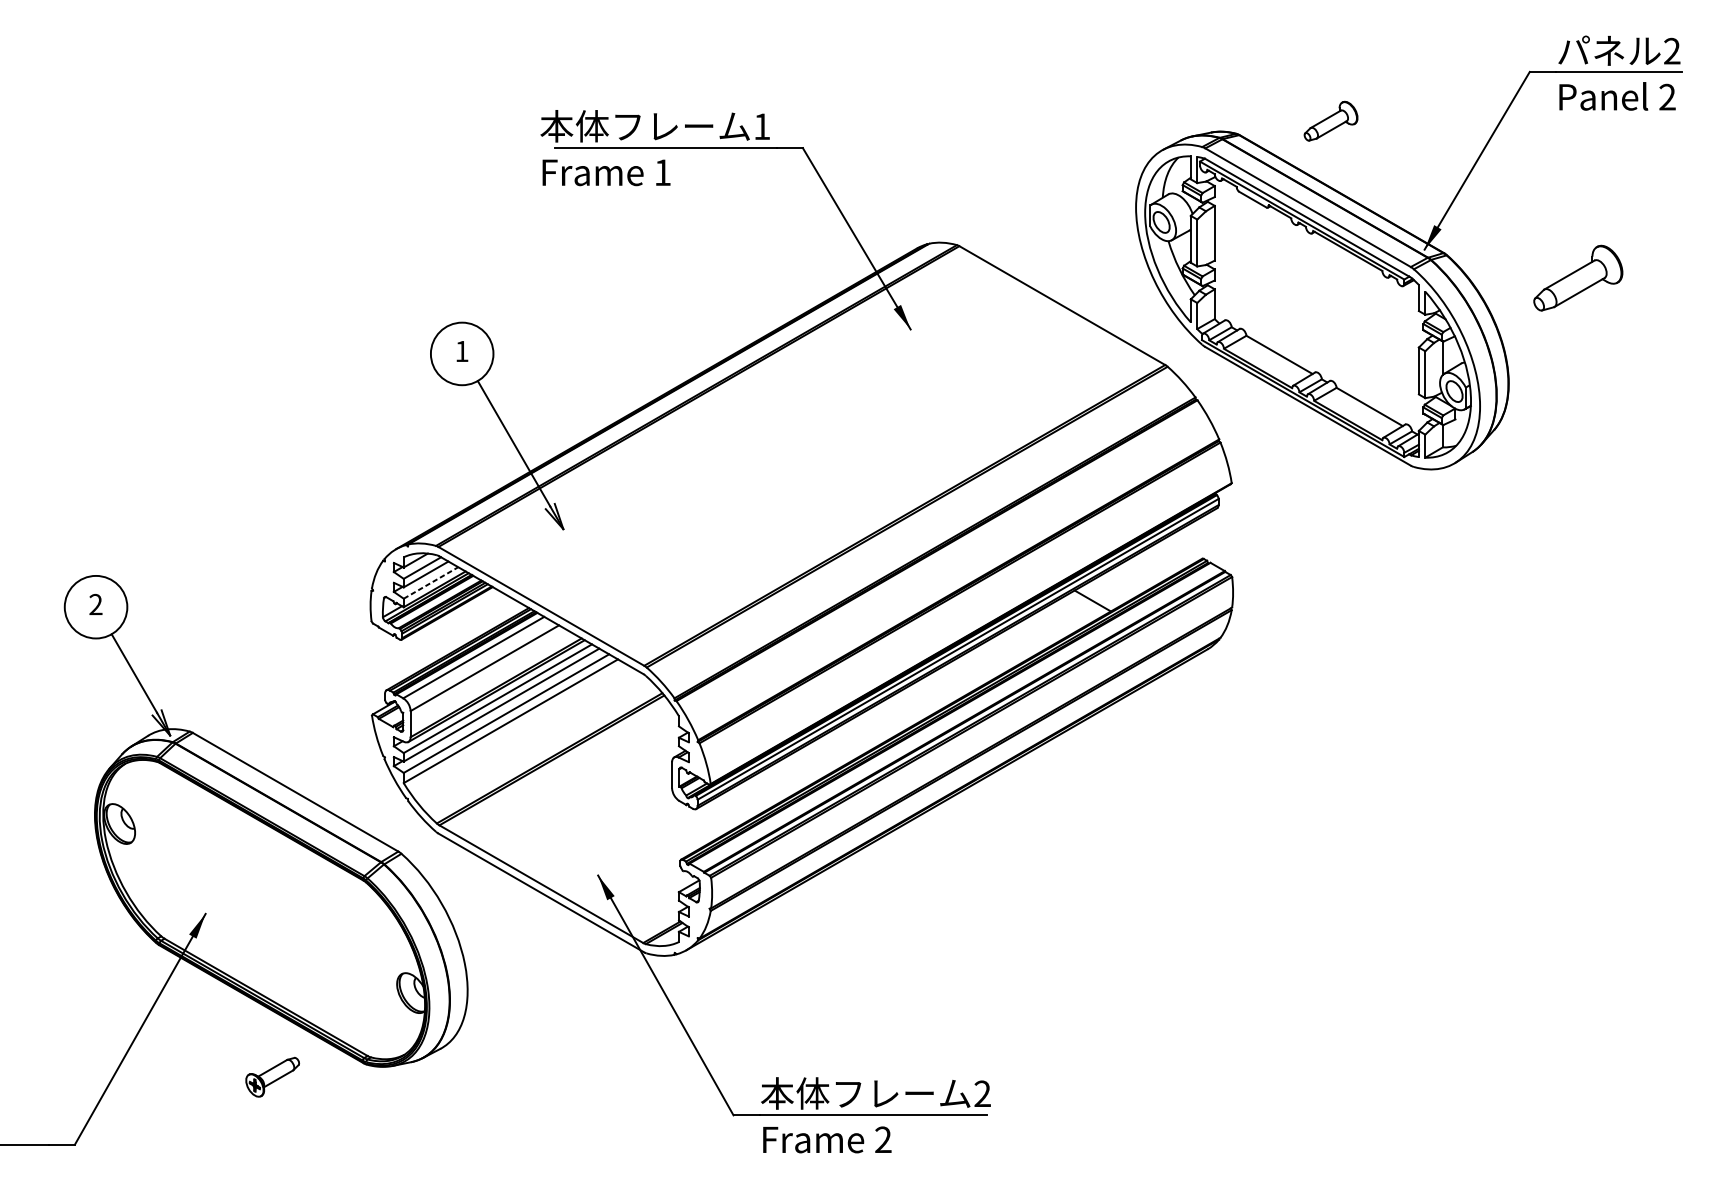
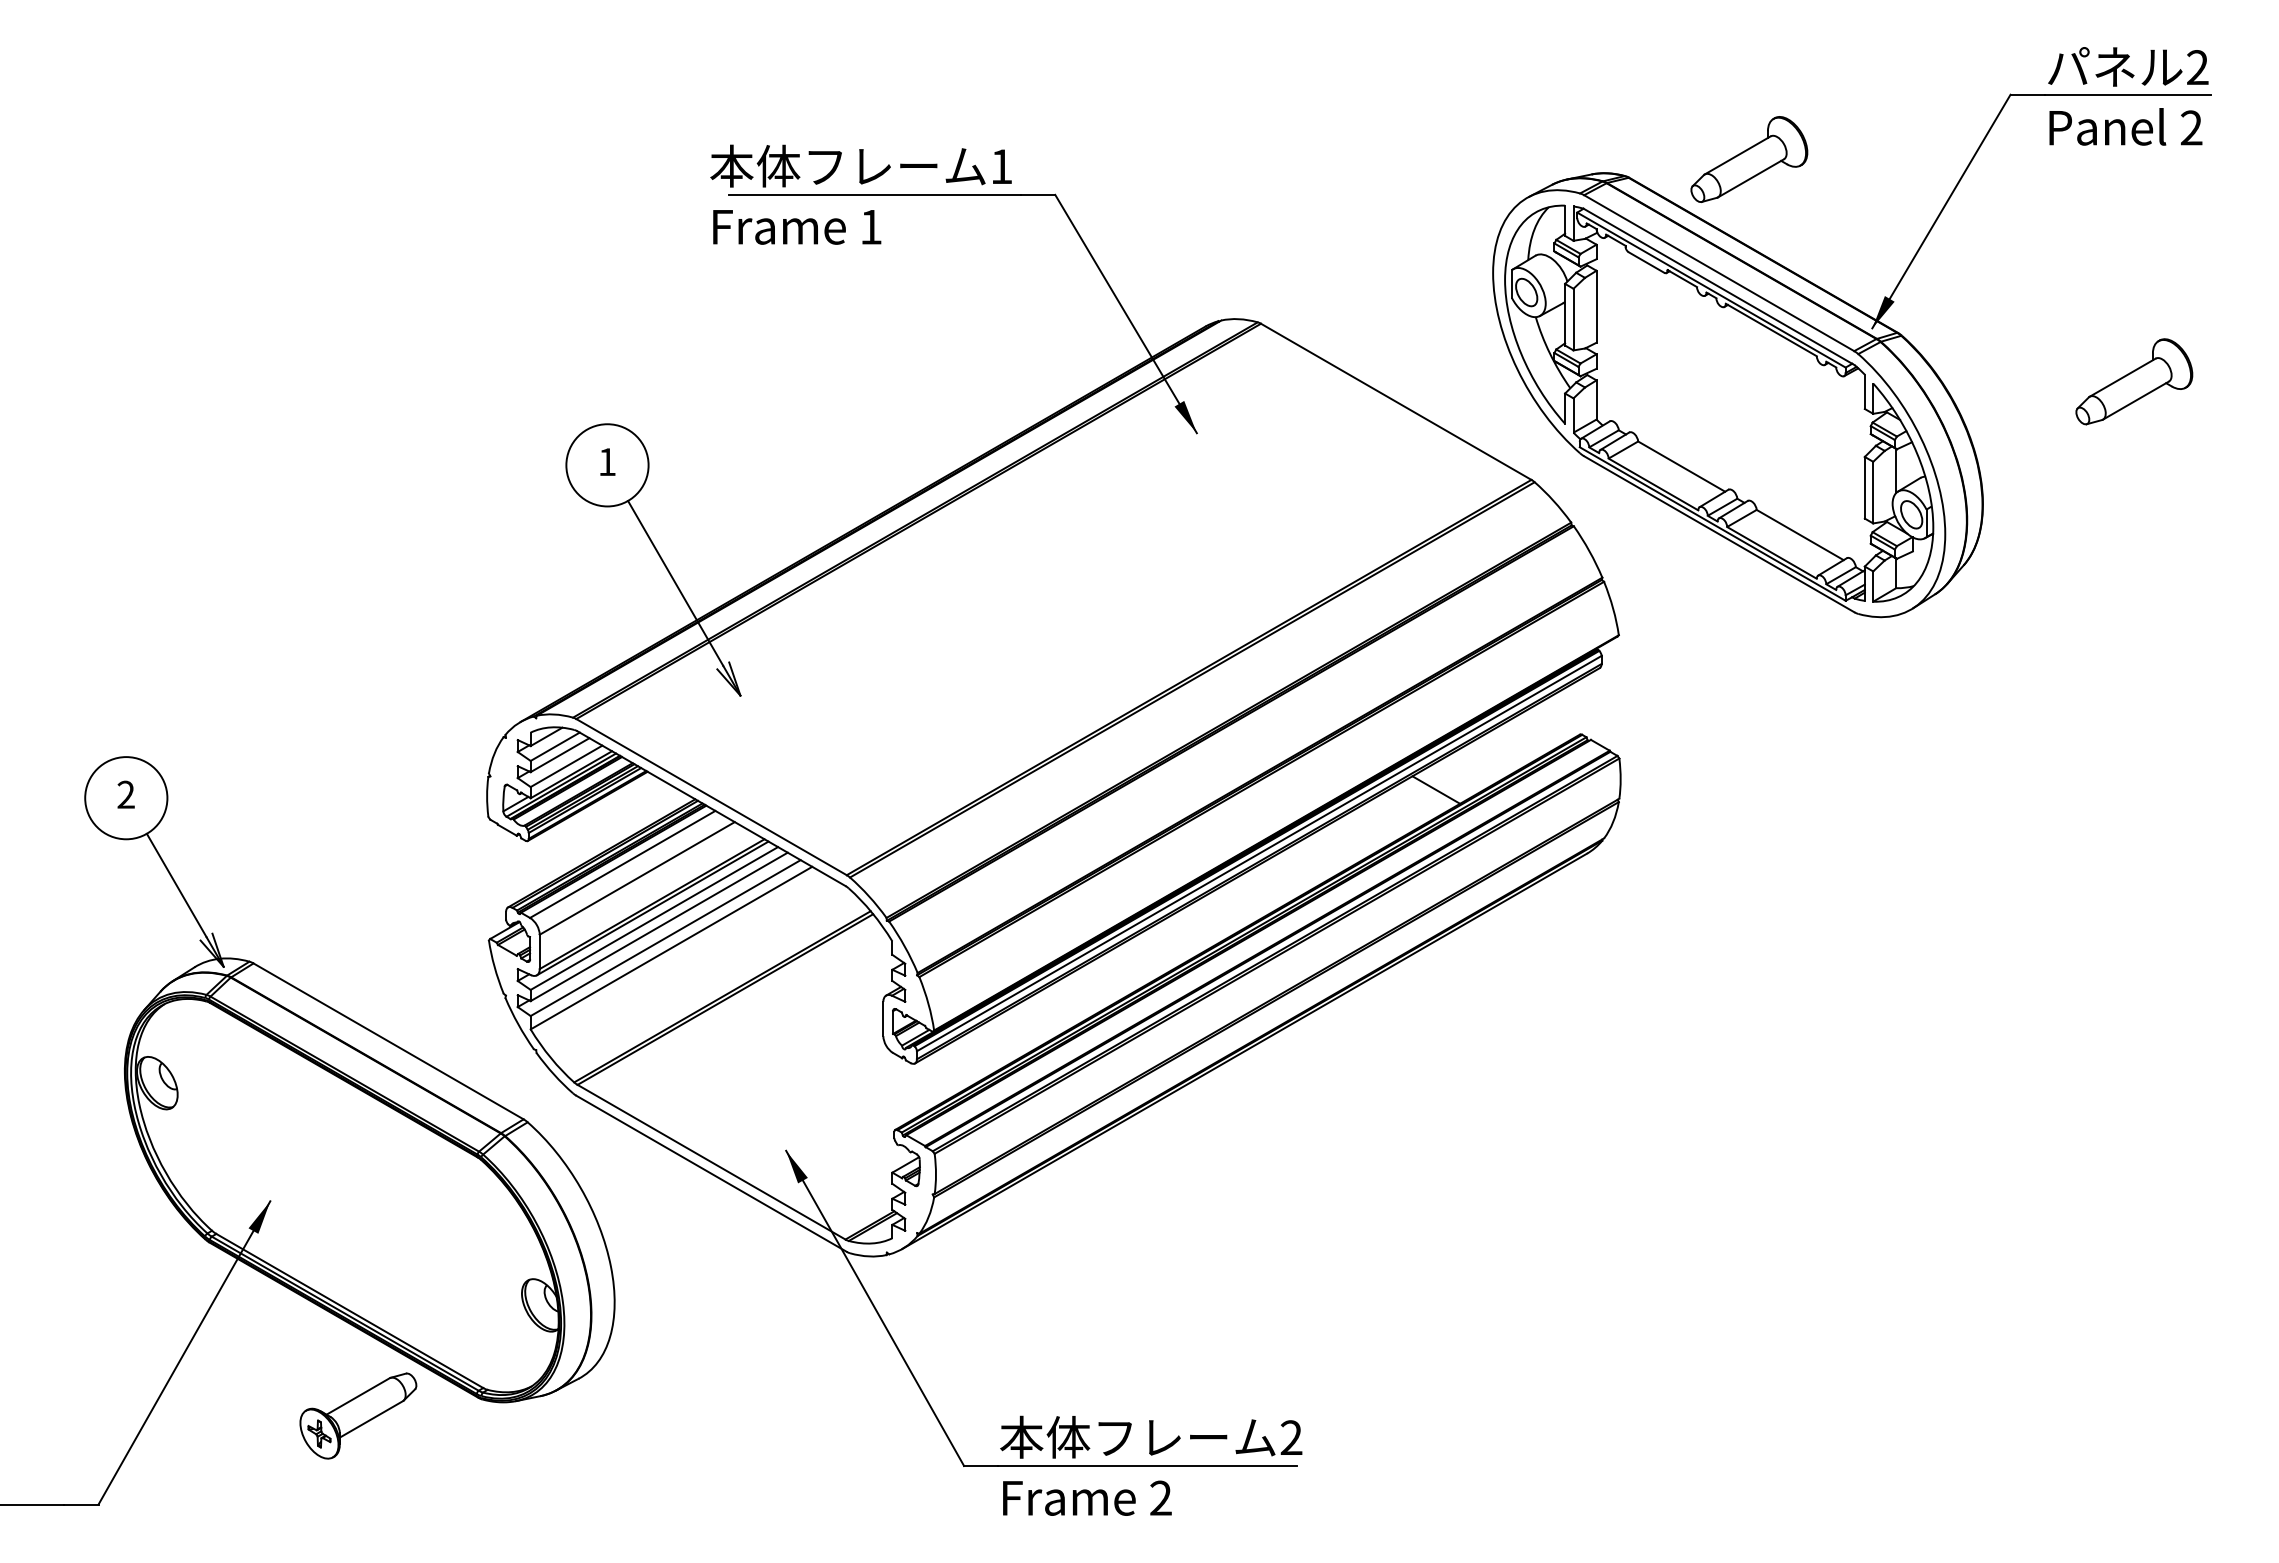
part: (1331, 121) -> (1749, 159), size x1.67
part: (1578, 277) -> (2134, 381), moved
line: (431, 583) -> (566, 766), dashed -> solid
part: (272, 1076) -> (358, 1415), size x1.67

